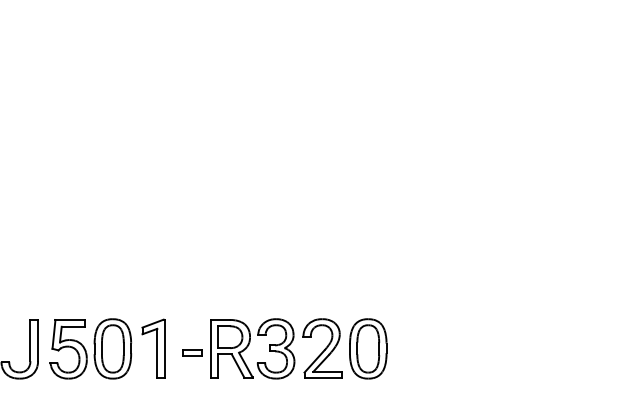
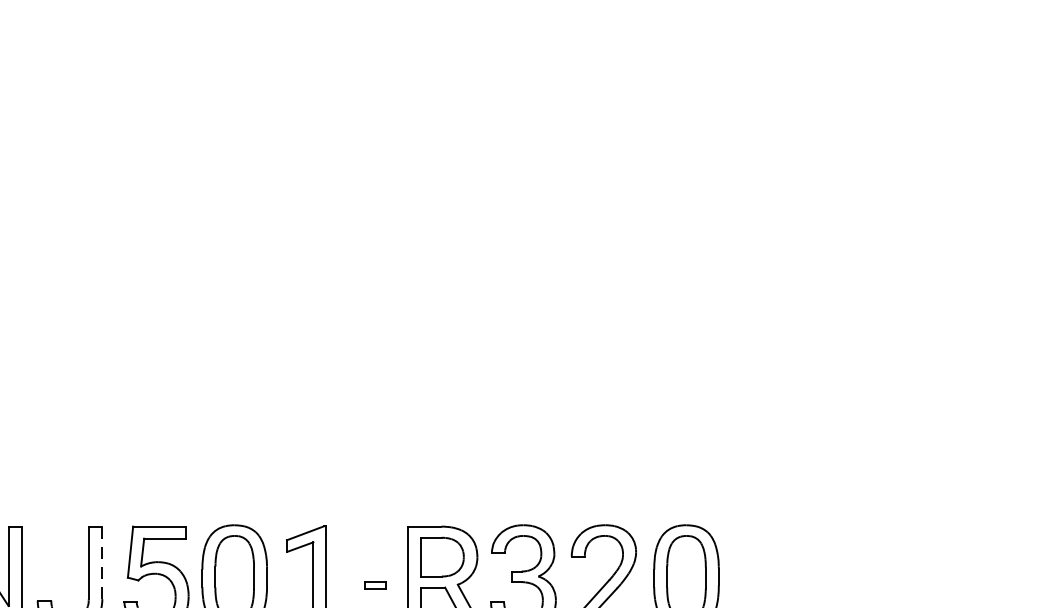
line: (38, 340) -> (103, 562), solid -> dashed
part: (192, 352) -> (375, 584), size x0.6

